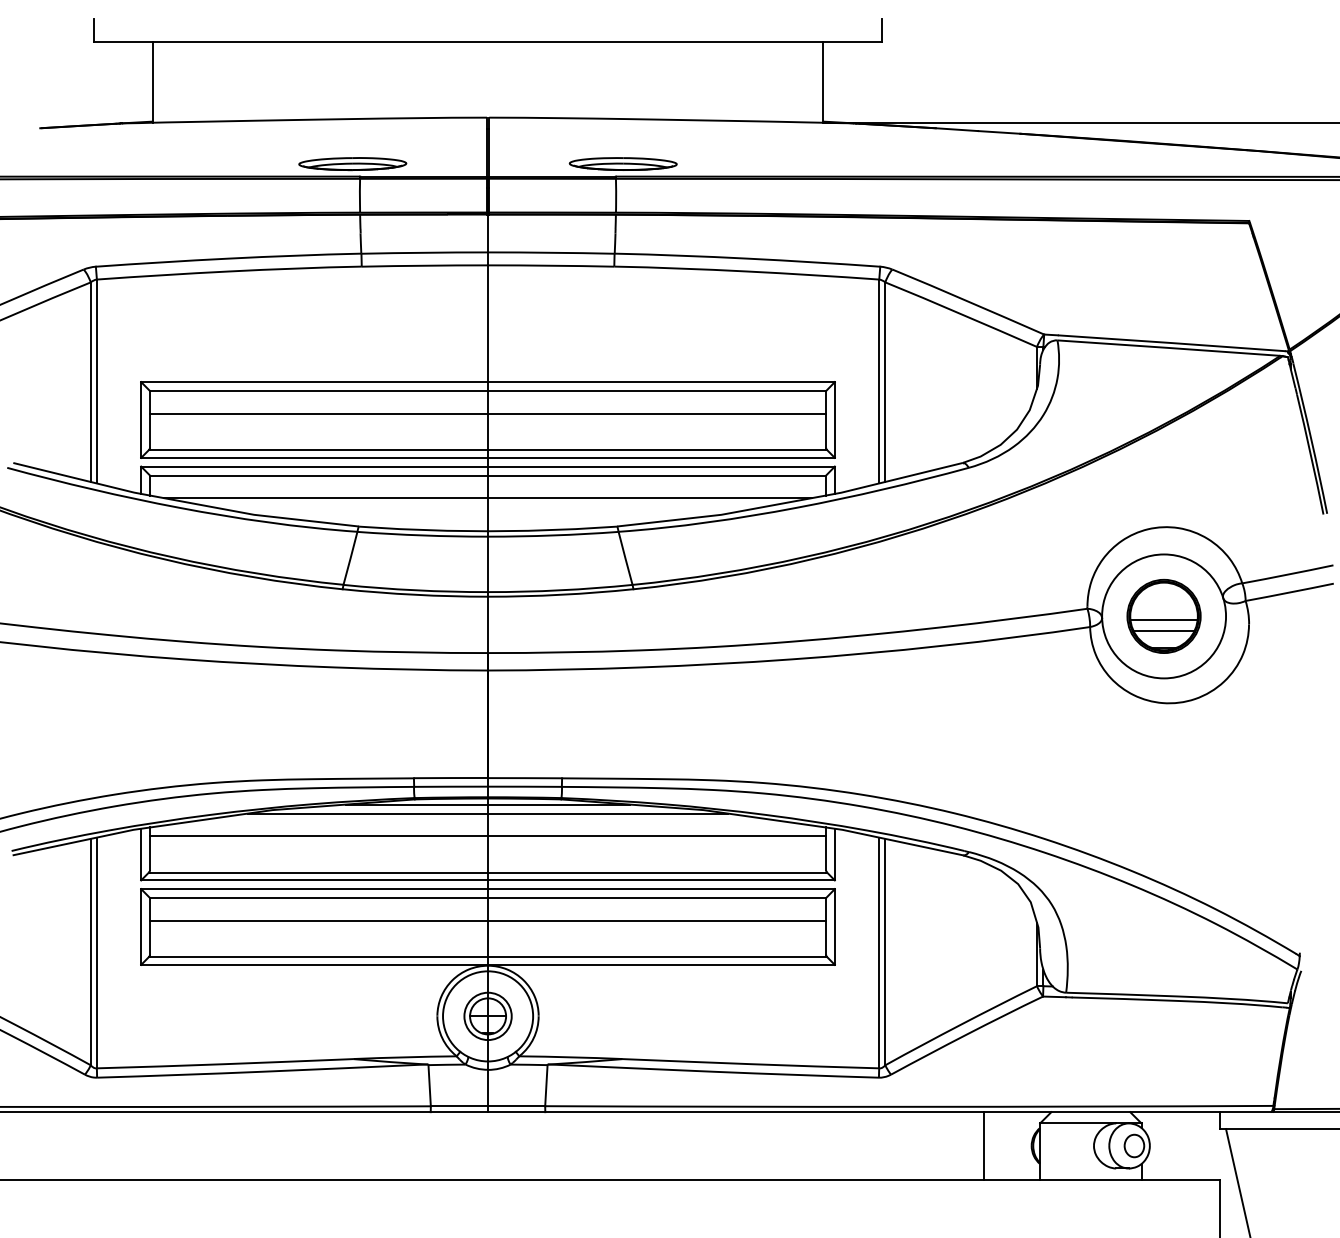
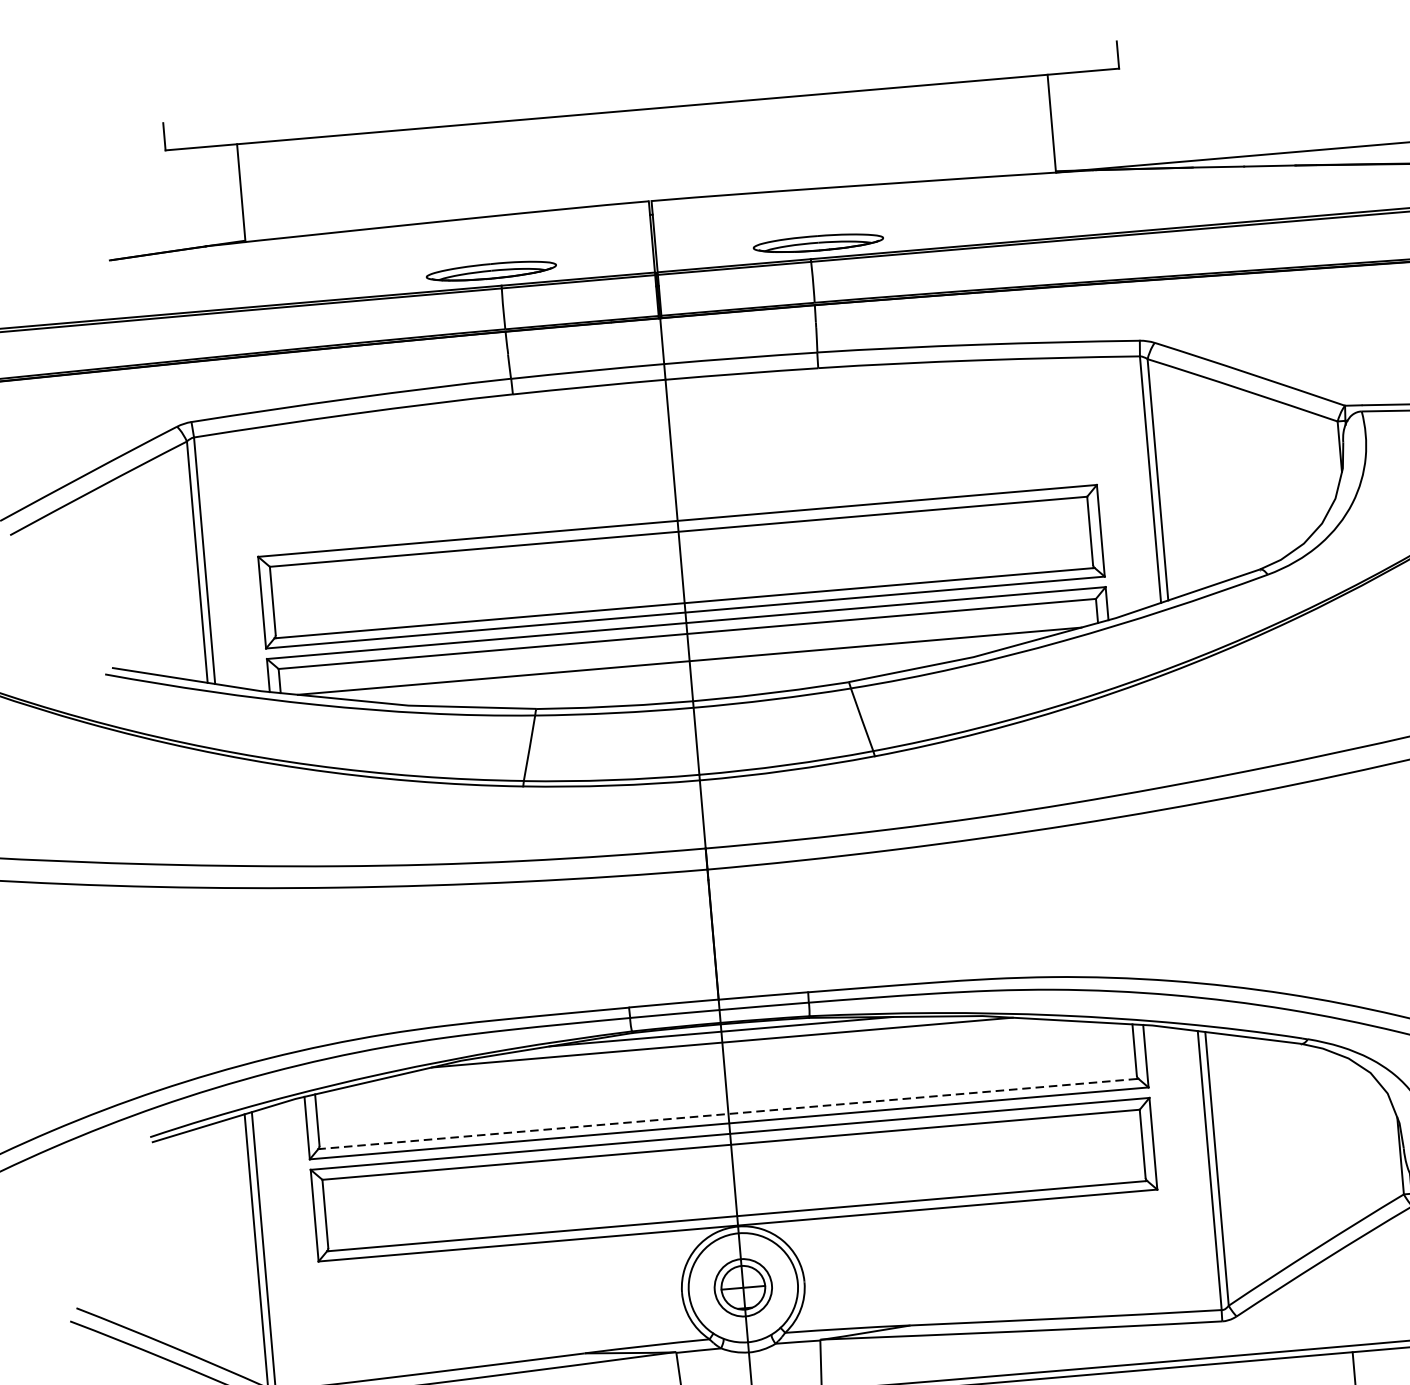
line: (488, 413) -> (681, 558), removed
line: (488, 836) -> (725, 1070), removed
line: (488, 872) -> (728, 1113), solid -> dashed
line: (488, 920) -> (733, 1171), removed

